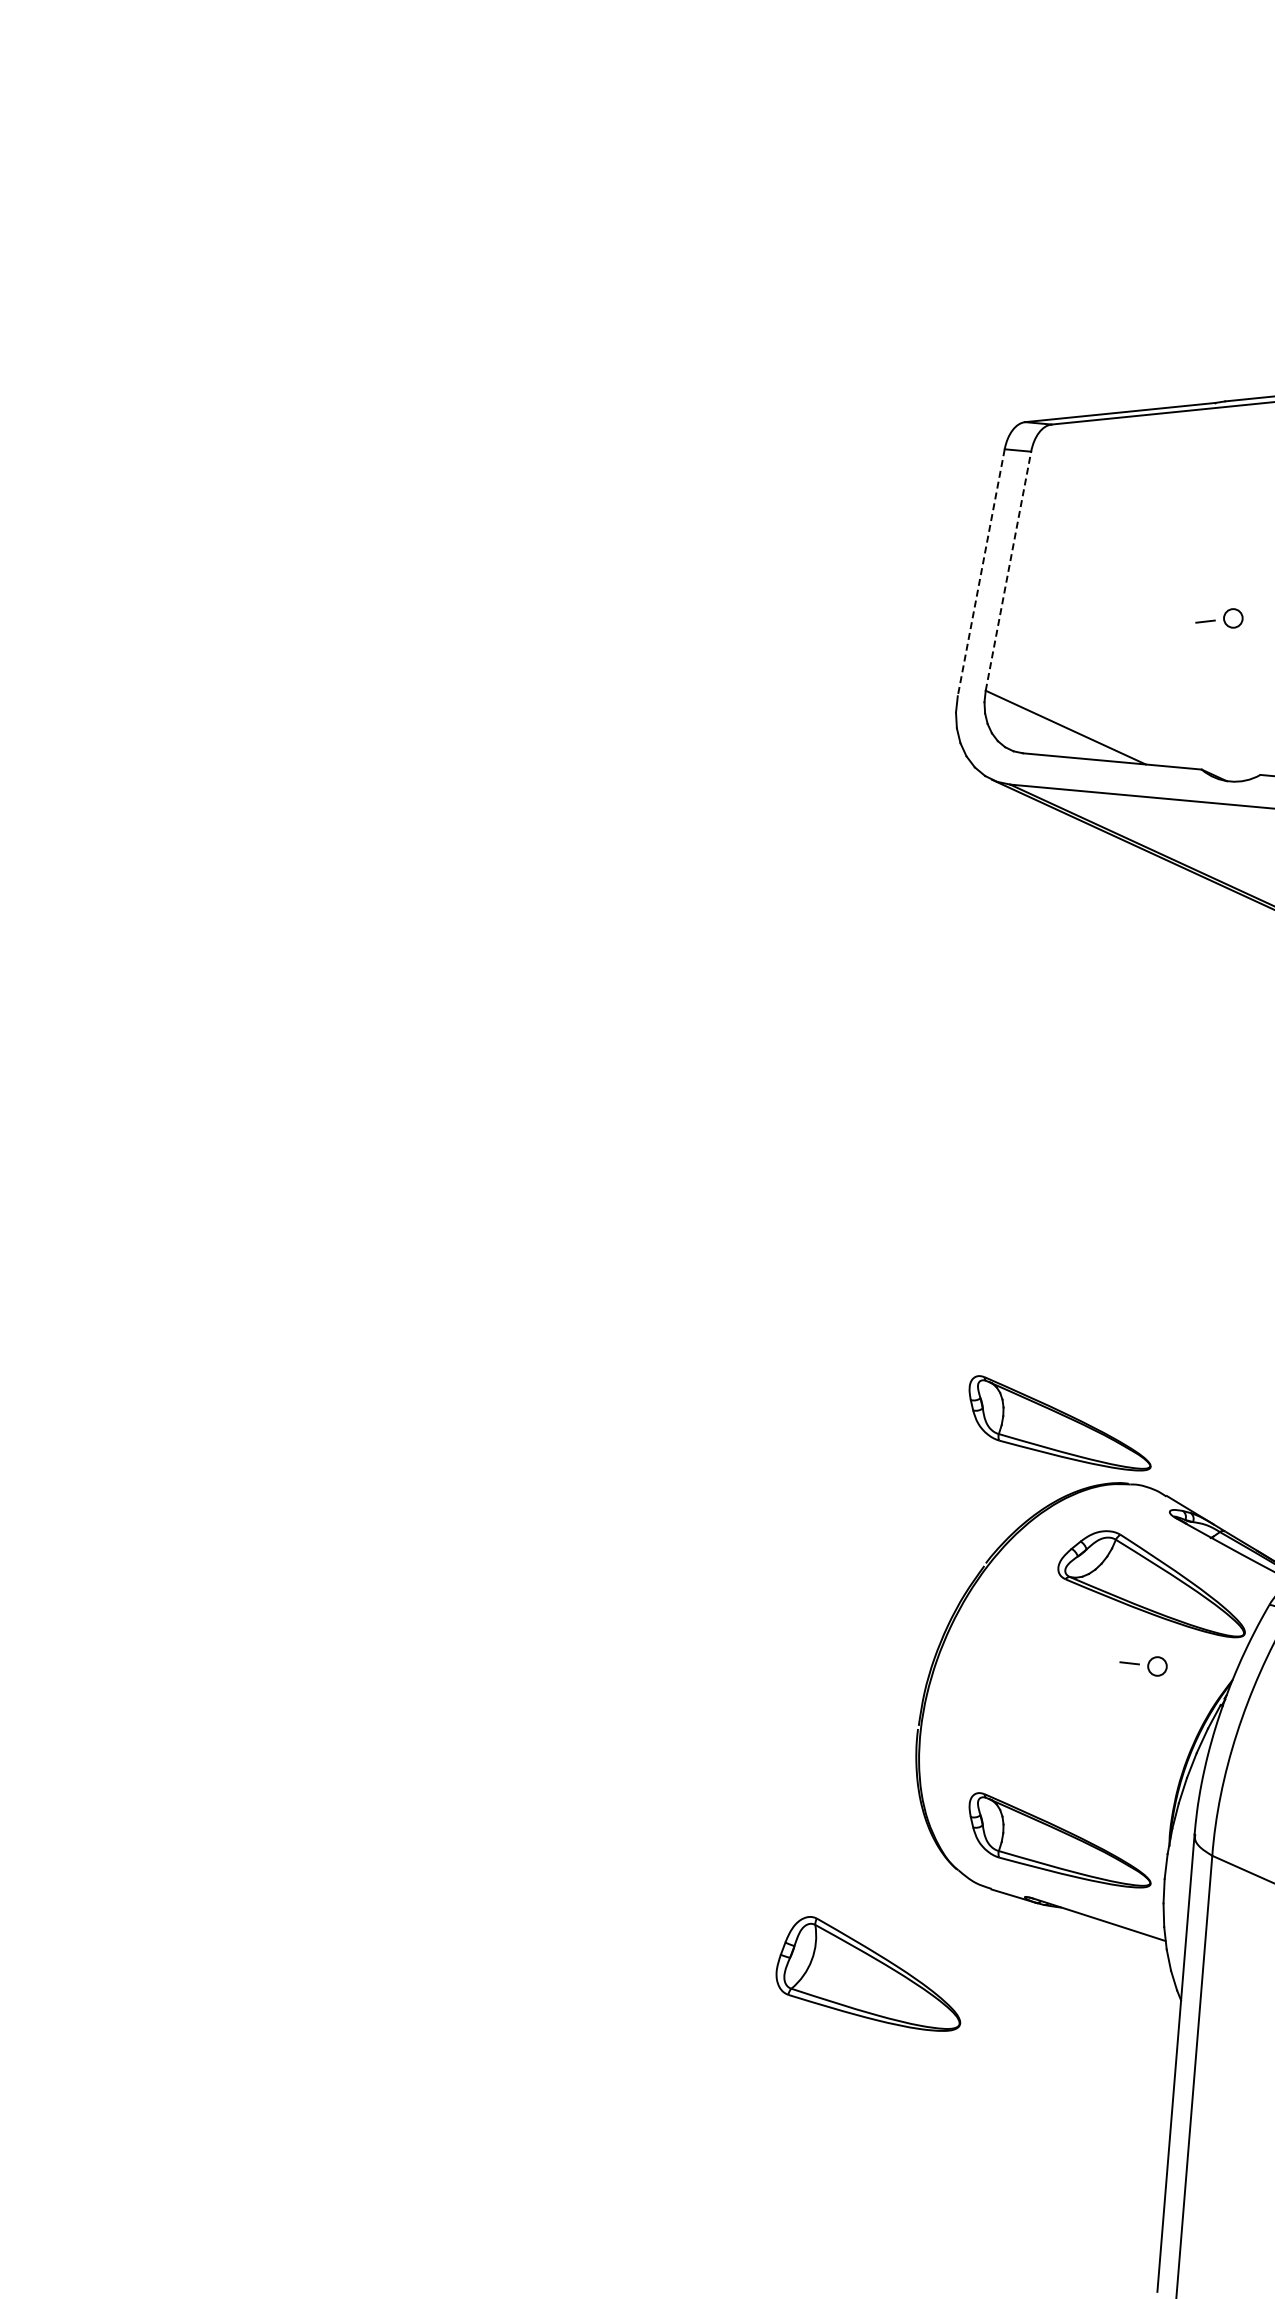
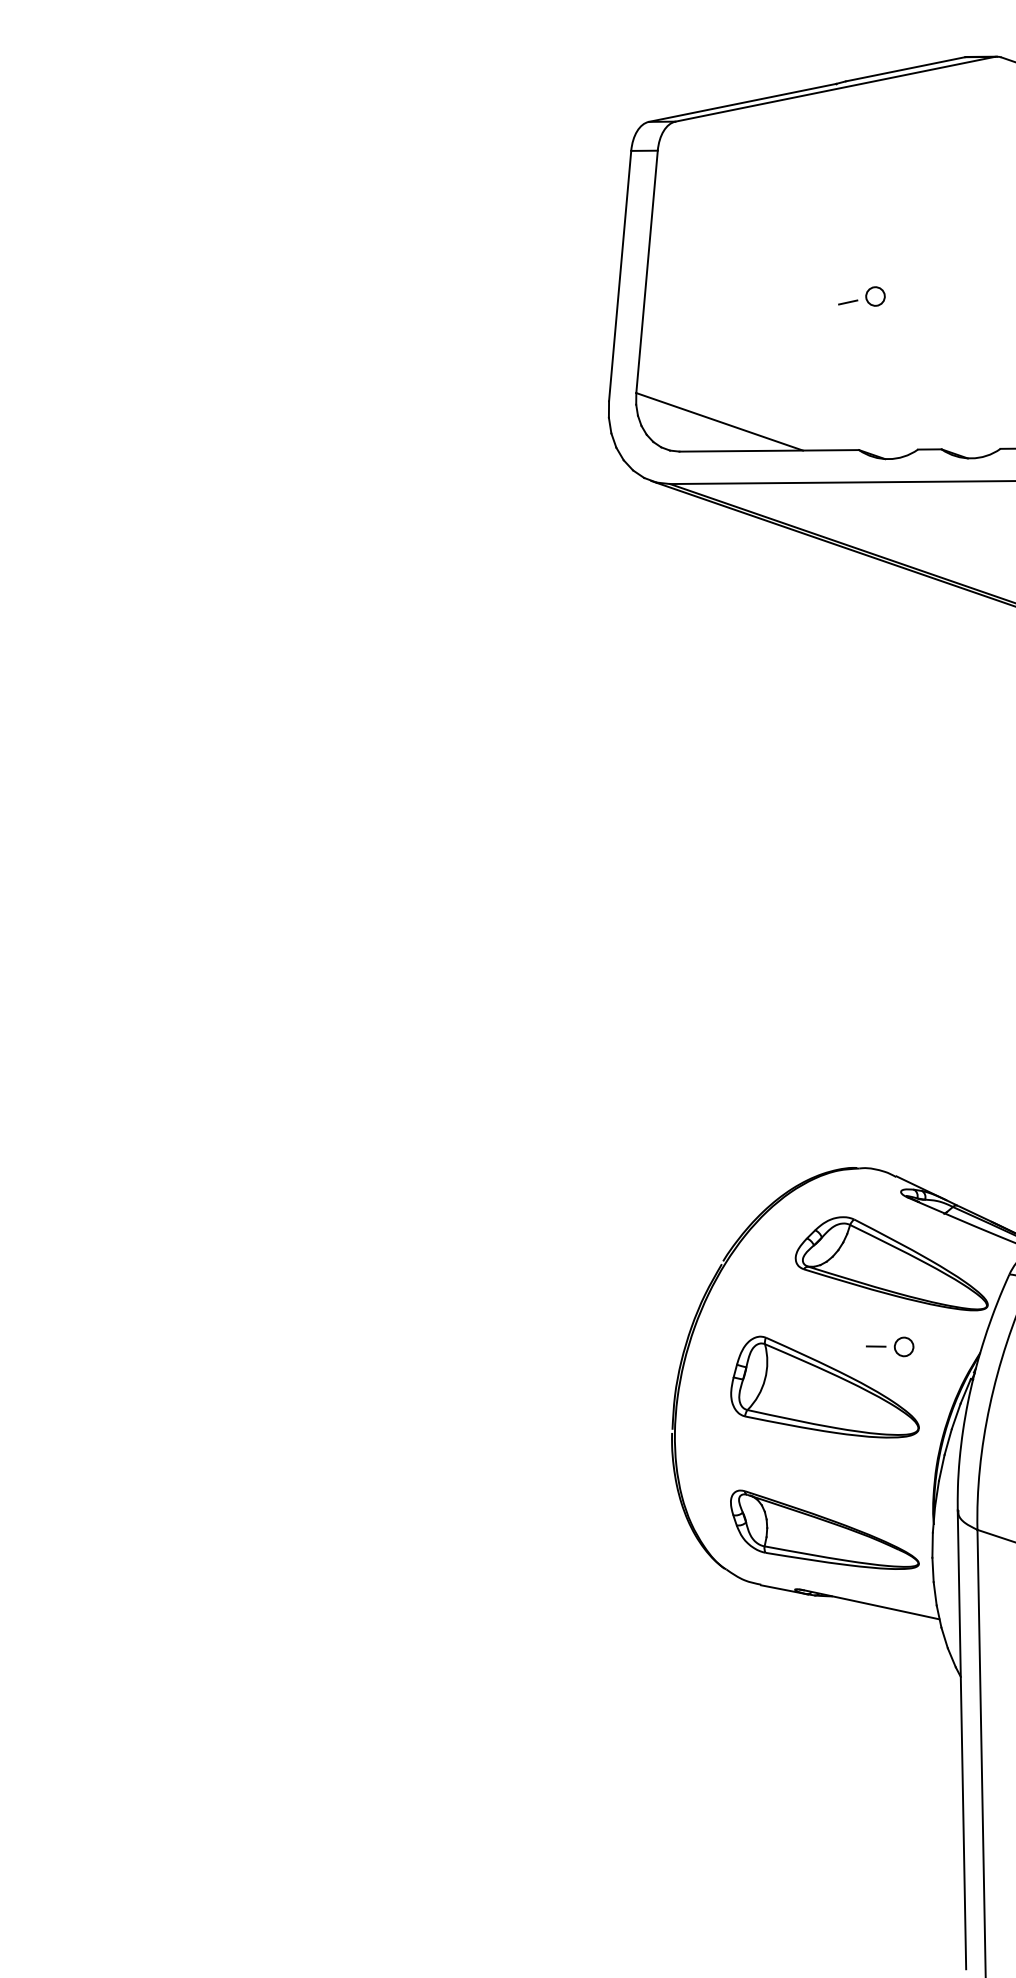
line: (1008, 571) -> (647, 272), dashed -> solid
line: (981, 572) -> (620, 275), dashed -> solid
part: (1059, 1423) -> (782, 1114), removed
part: (868, 1973) -> (822, 1387), moved

